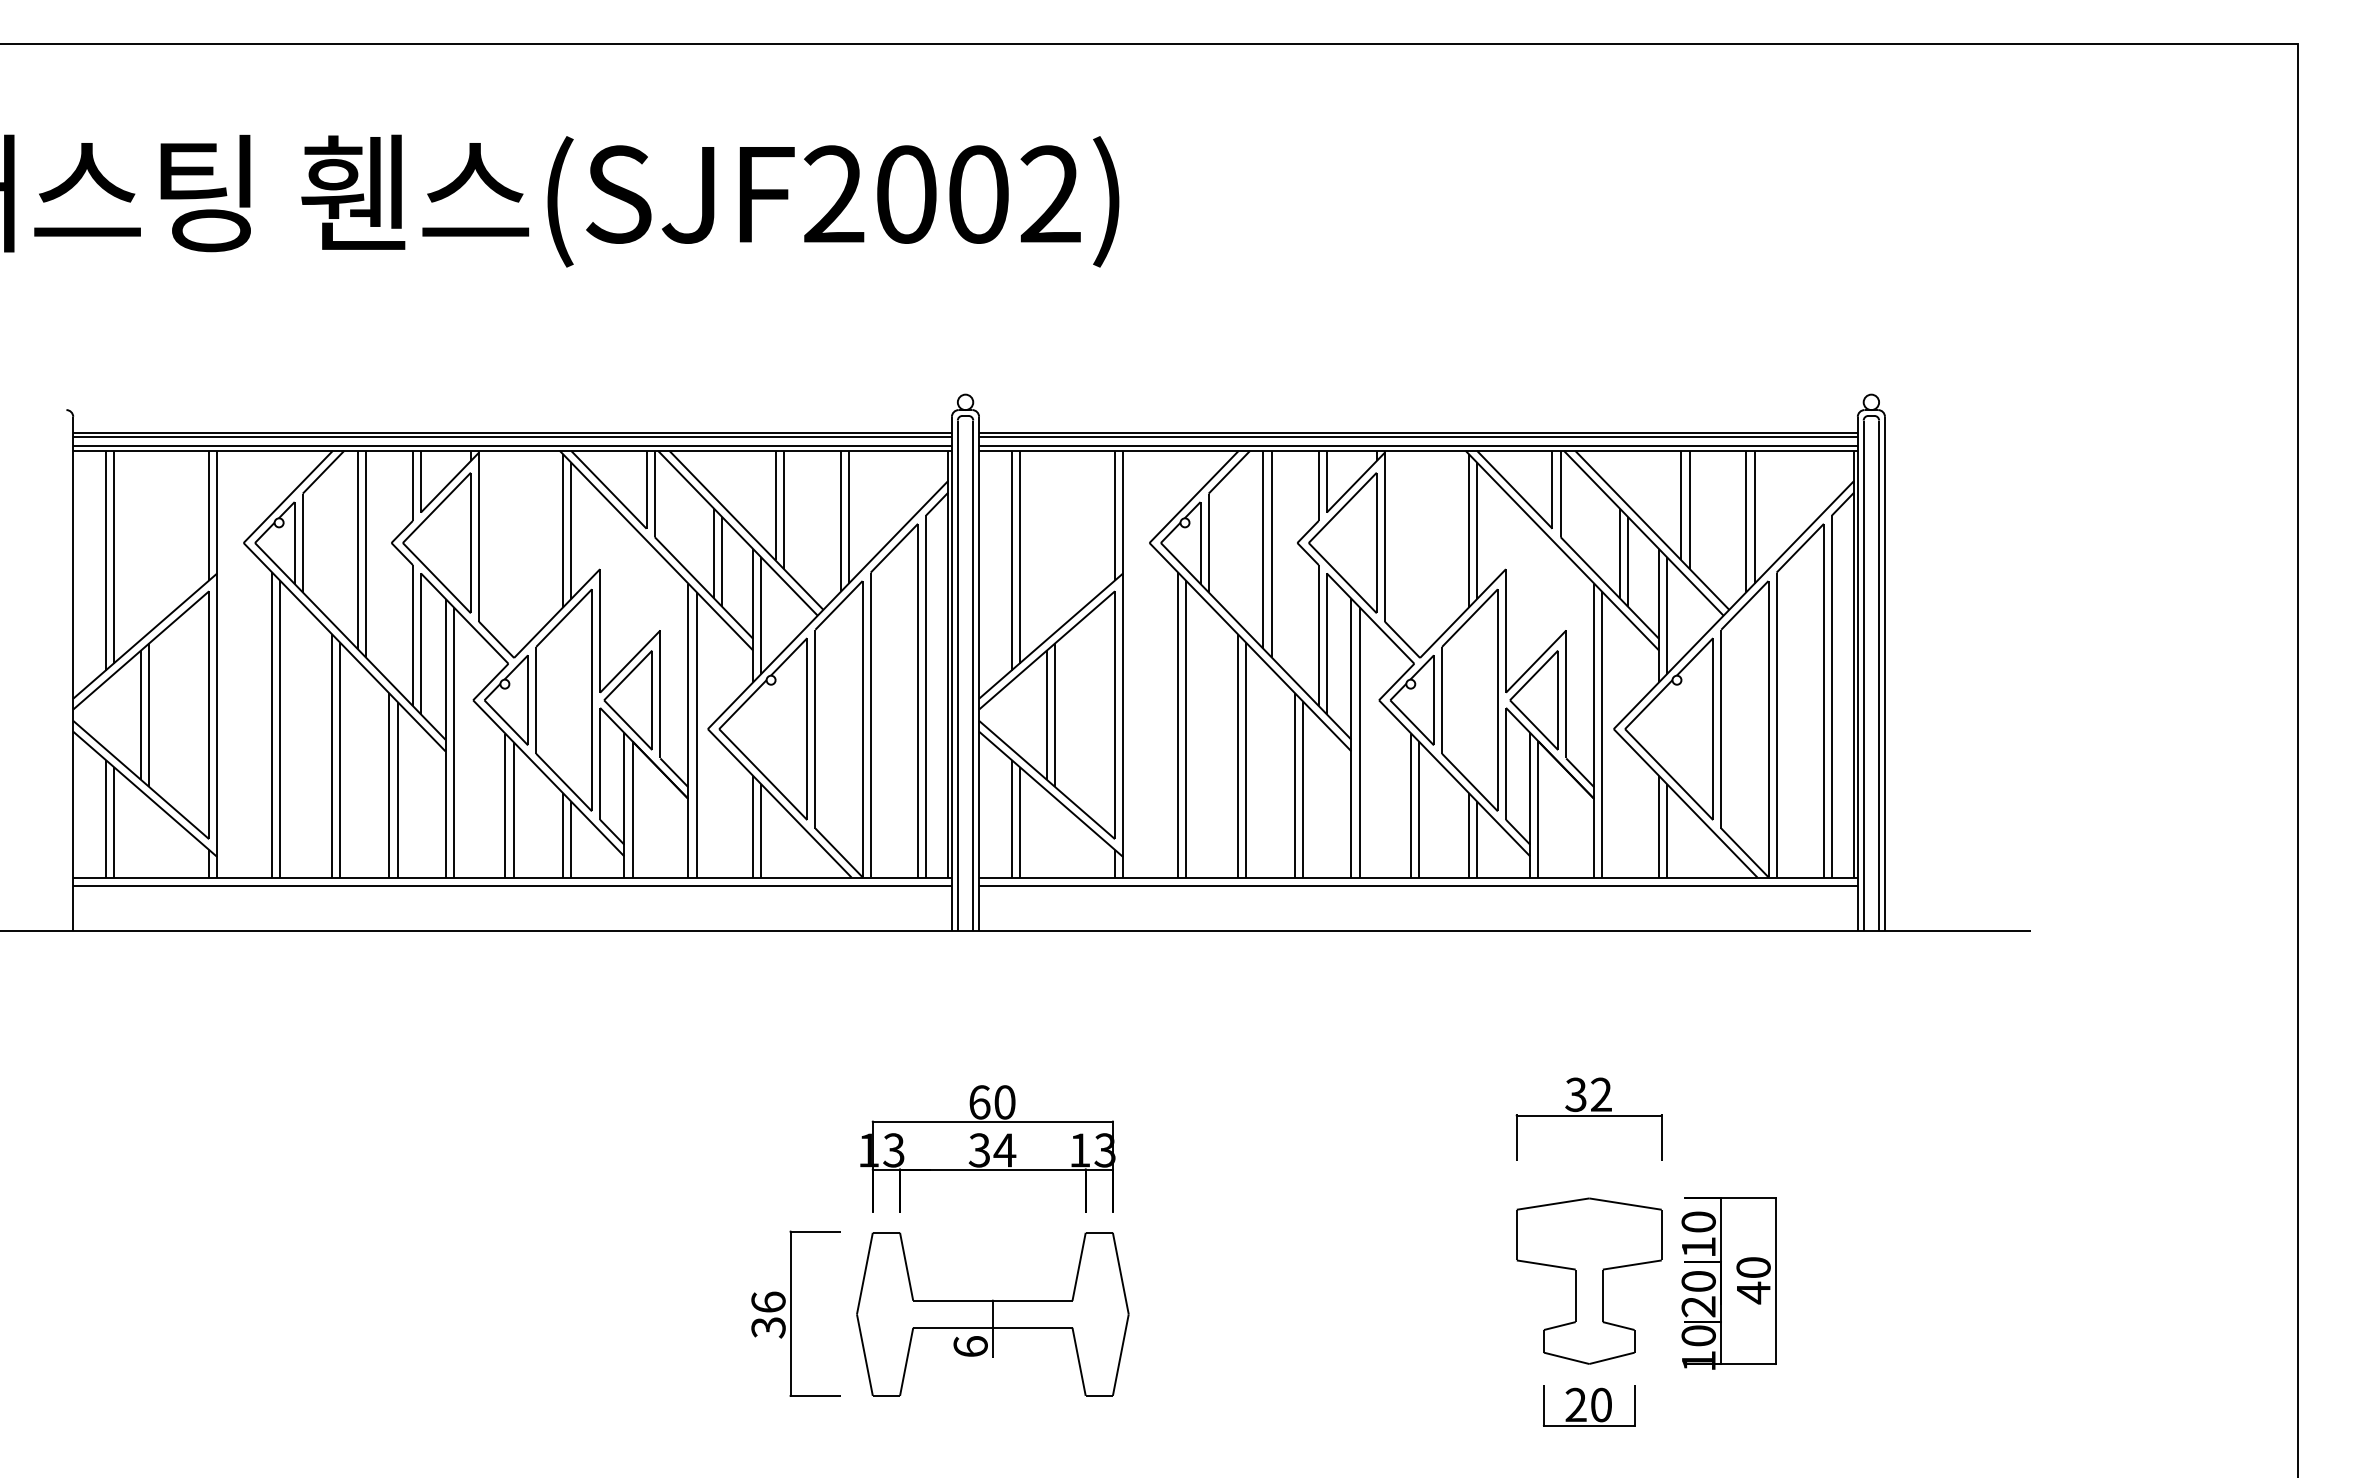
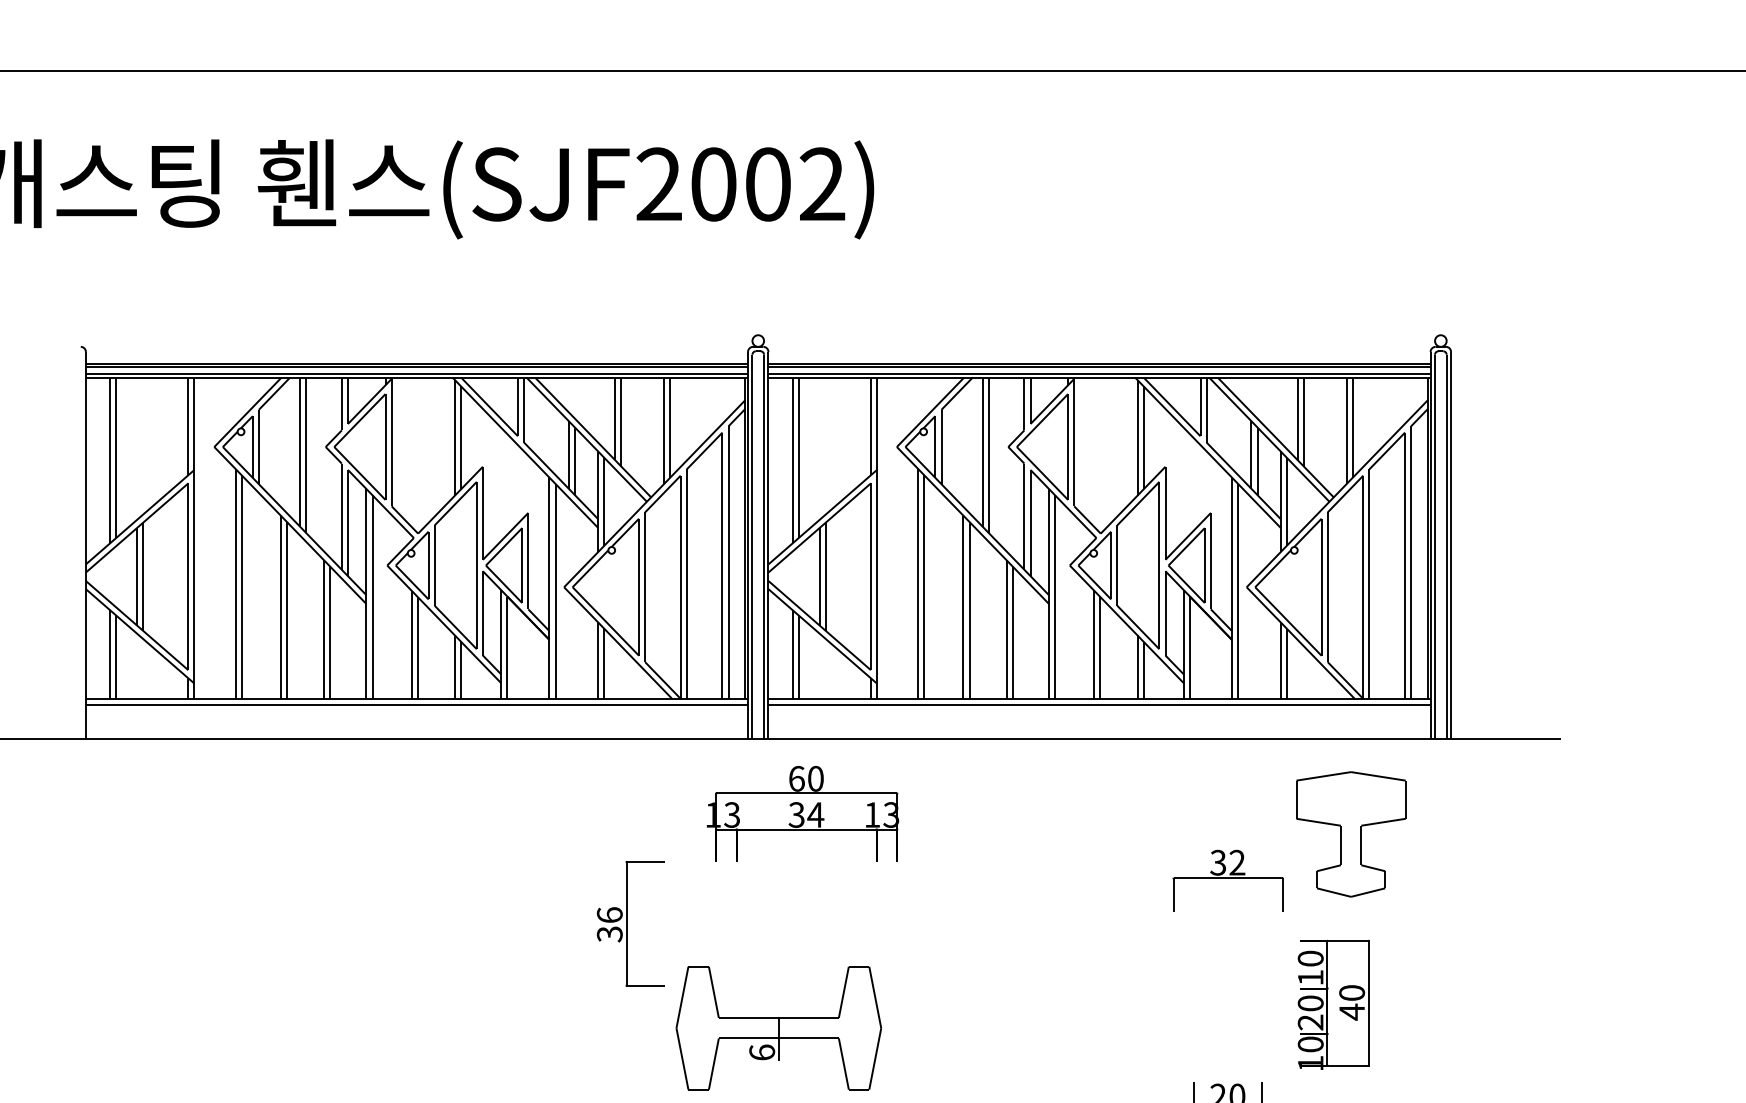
part: (987, 1148) -> (802, 813), moved
part: (1589, 1280) -> (1351, 833), moved
part: (795, 1313) -> (630, 923), moved

